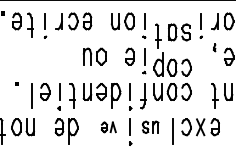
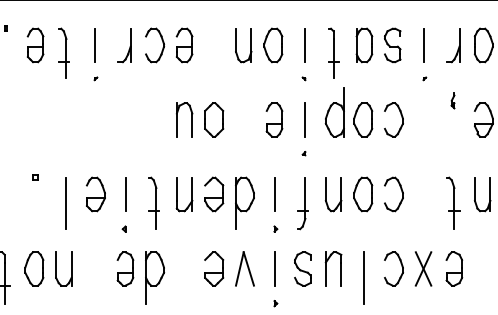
part: (171, 41) -> (361, 64), moved
part: (108, 127) -> (228, 269), size x1.67
part: (150, 127) -> (317, 269), size x1.43

